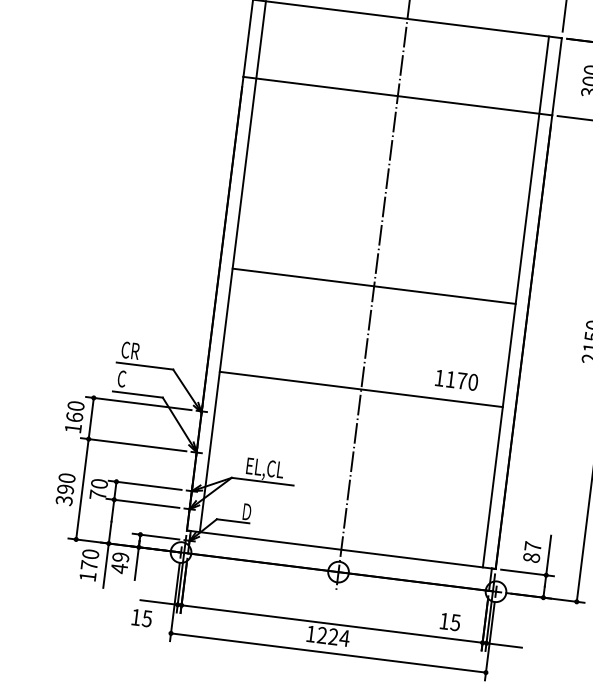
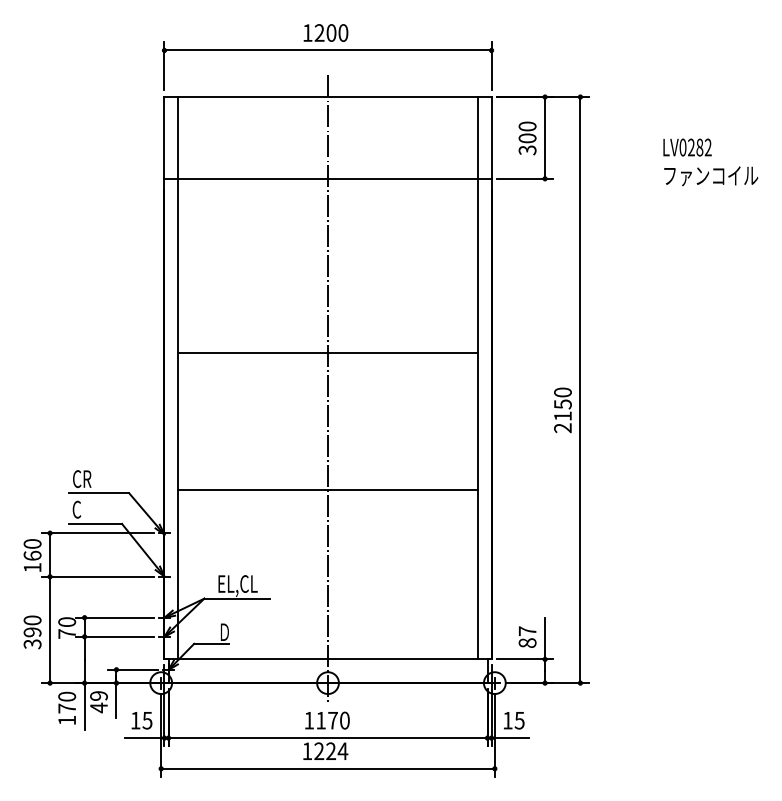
line: (373, 286) -> (327, 353), moved
text: (456, 380) -> (327, 720), moved
text: (141, 617) -> (141, 720), moved
text: (450, 621) -> (514, 720), moved

